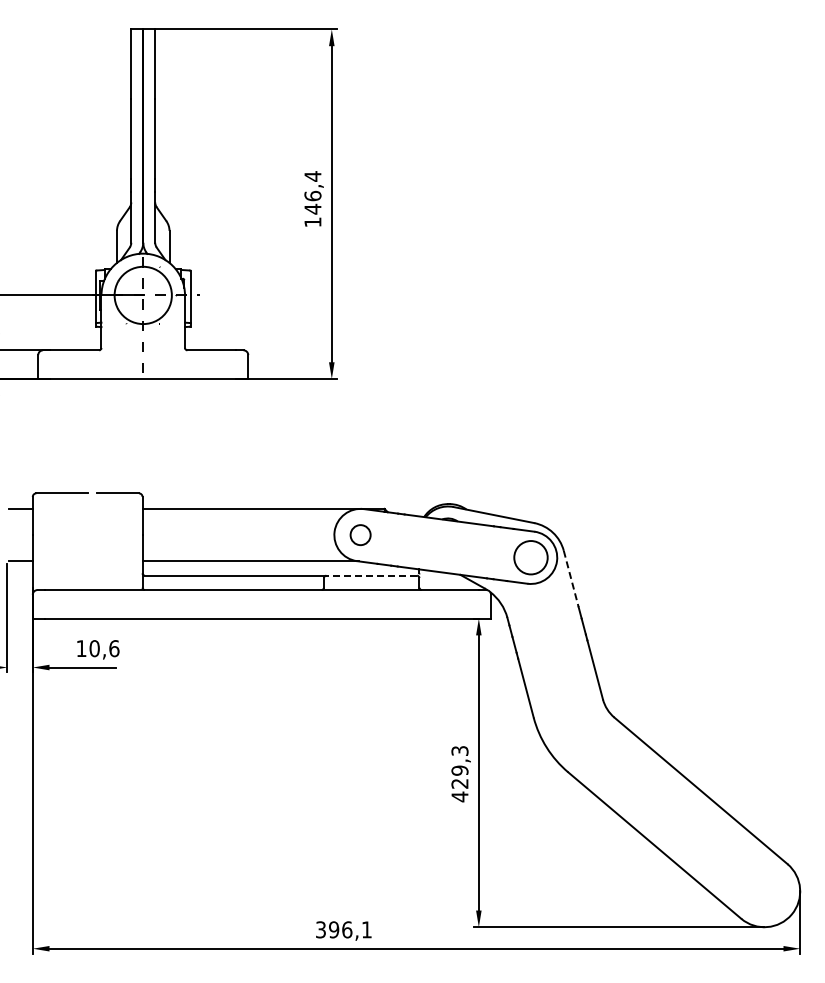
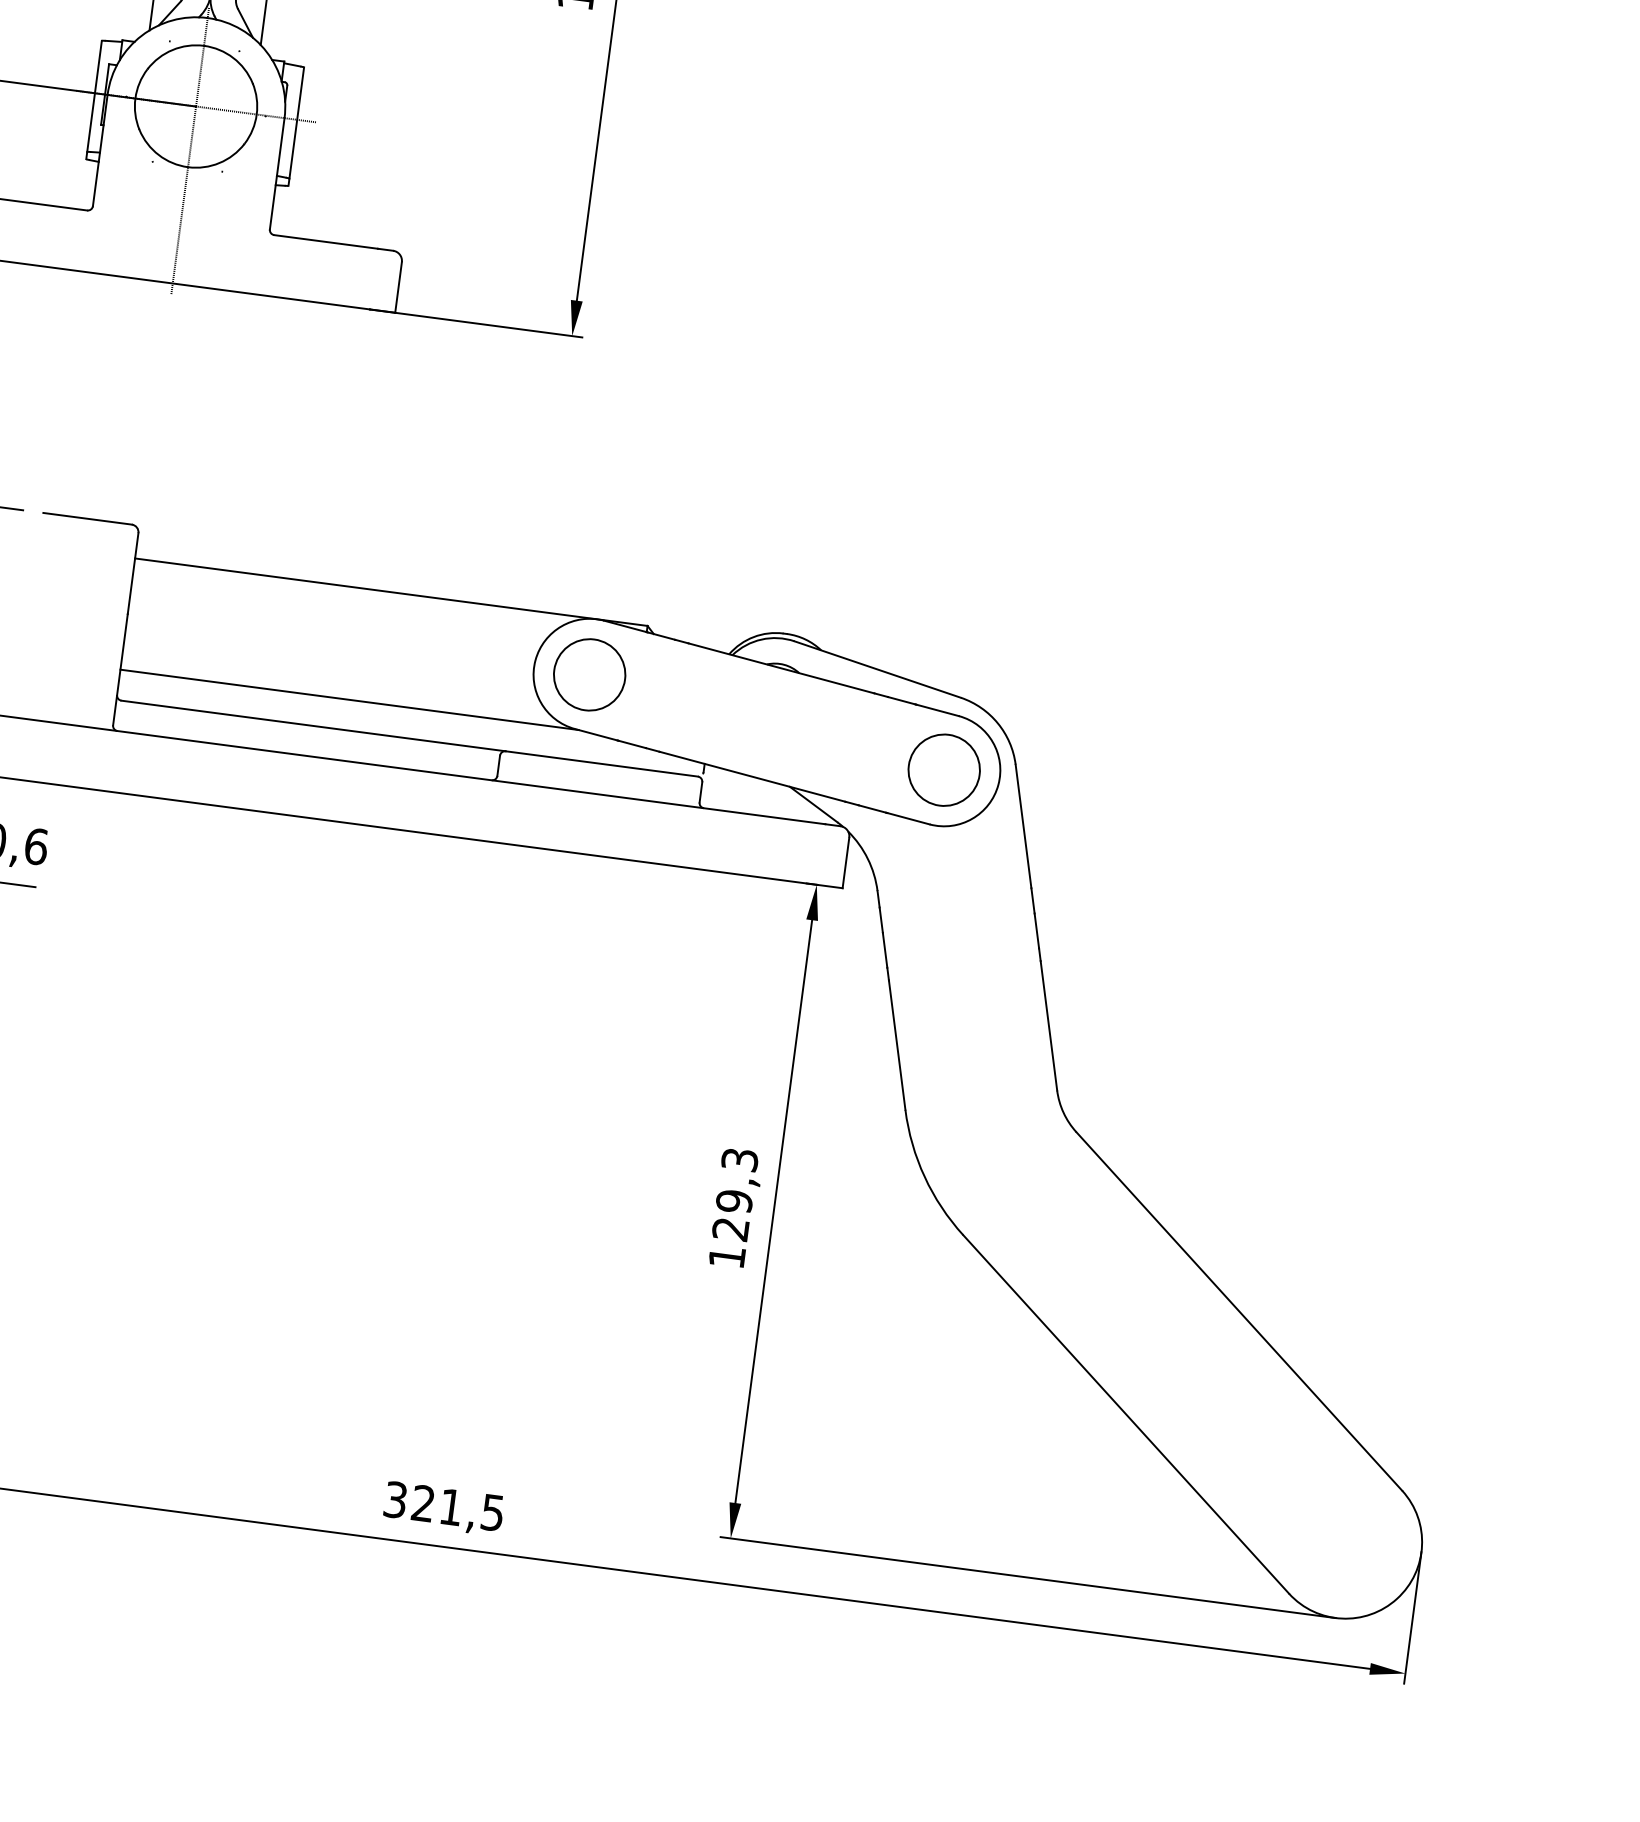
circle: (360, 534) -> (589, 673), size x1.67
line: (371, 575) -> (601, 763), dashed -> solid
line: (571, 579) -> (1023, 827), dashed -> solid
text: (459, 796) -> (726, 1256), 429,3 -> 129,3
text: (350, 929) -> (458, 1507), 396,1 -> 321,5

